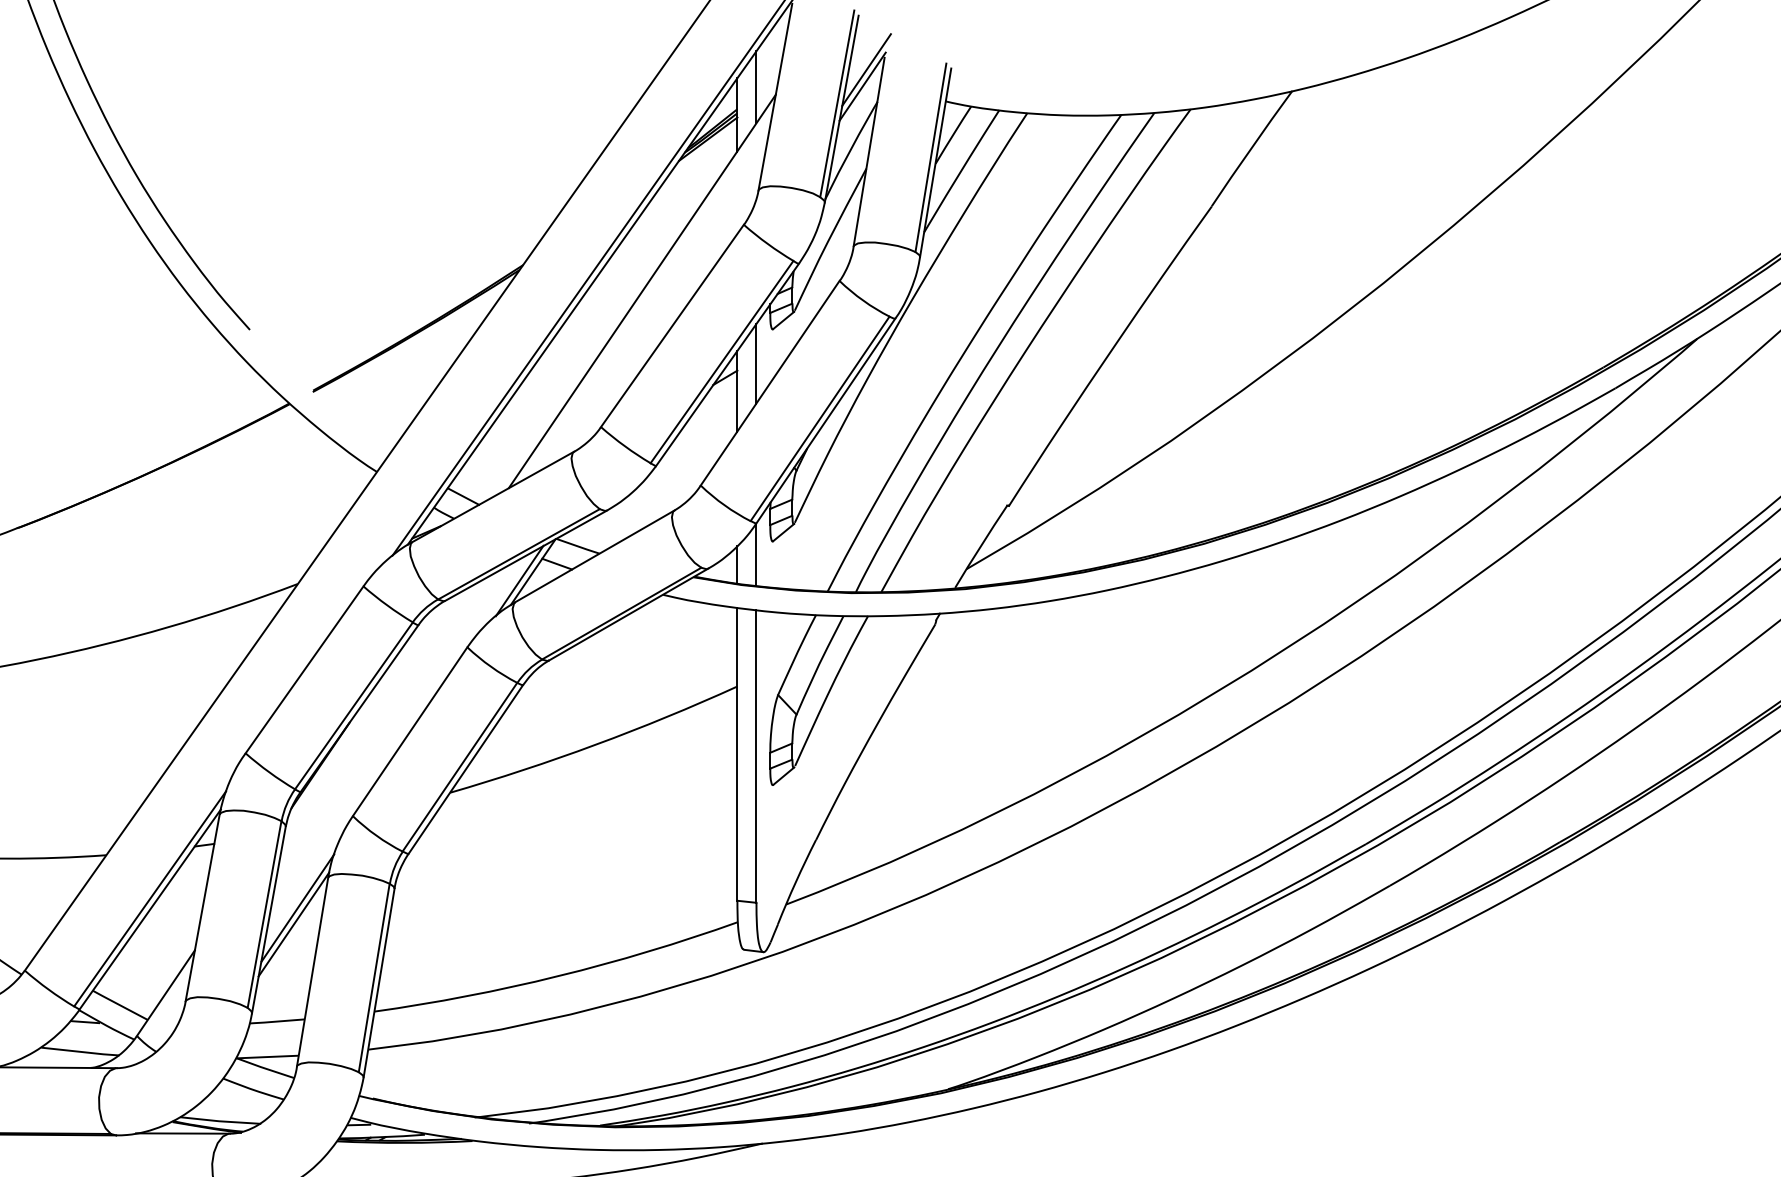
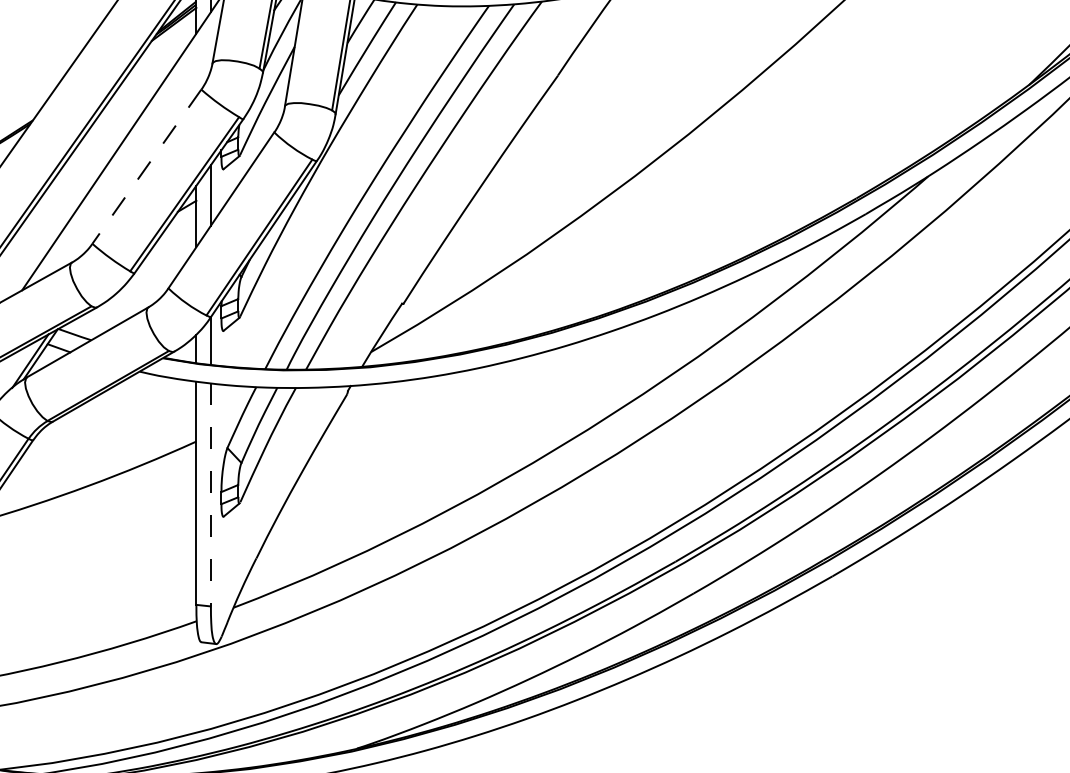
line: (672, 326) -> (146, 167), solid -> dashed
line: (756, 756) -> (210, 494), solid -> dashed

